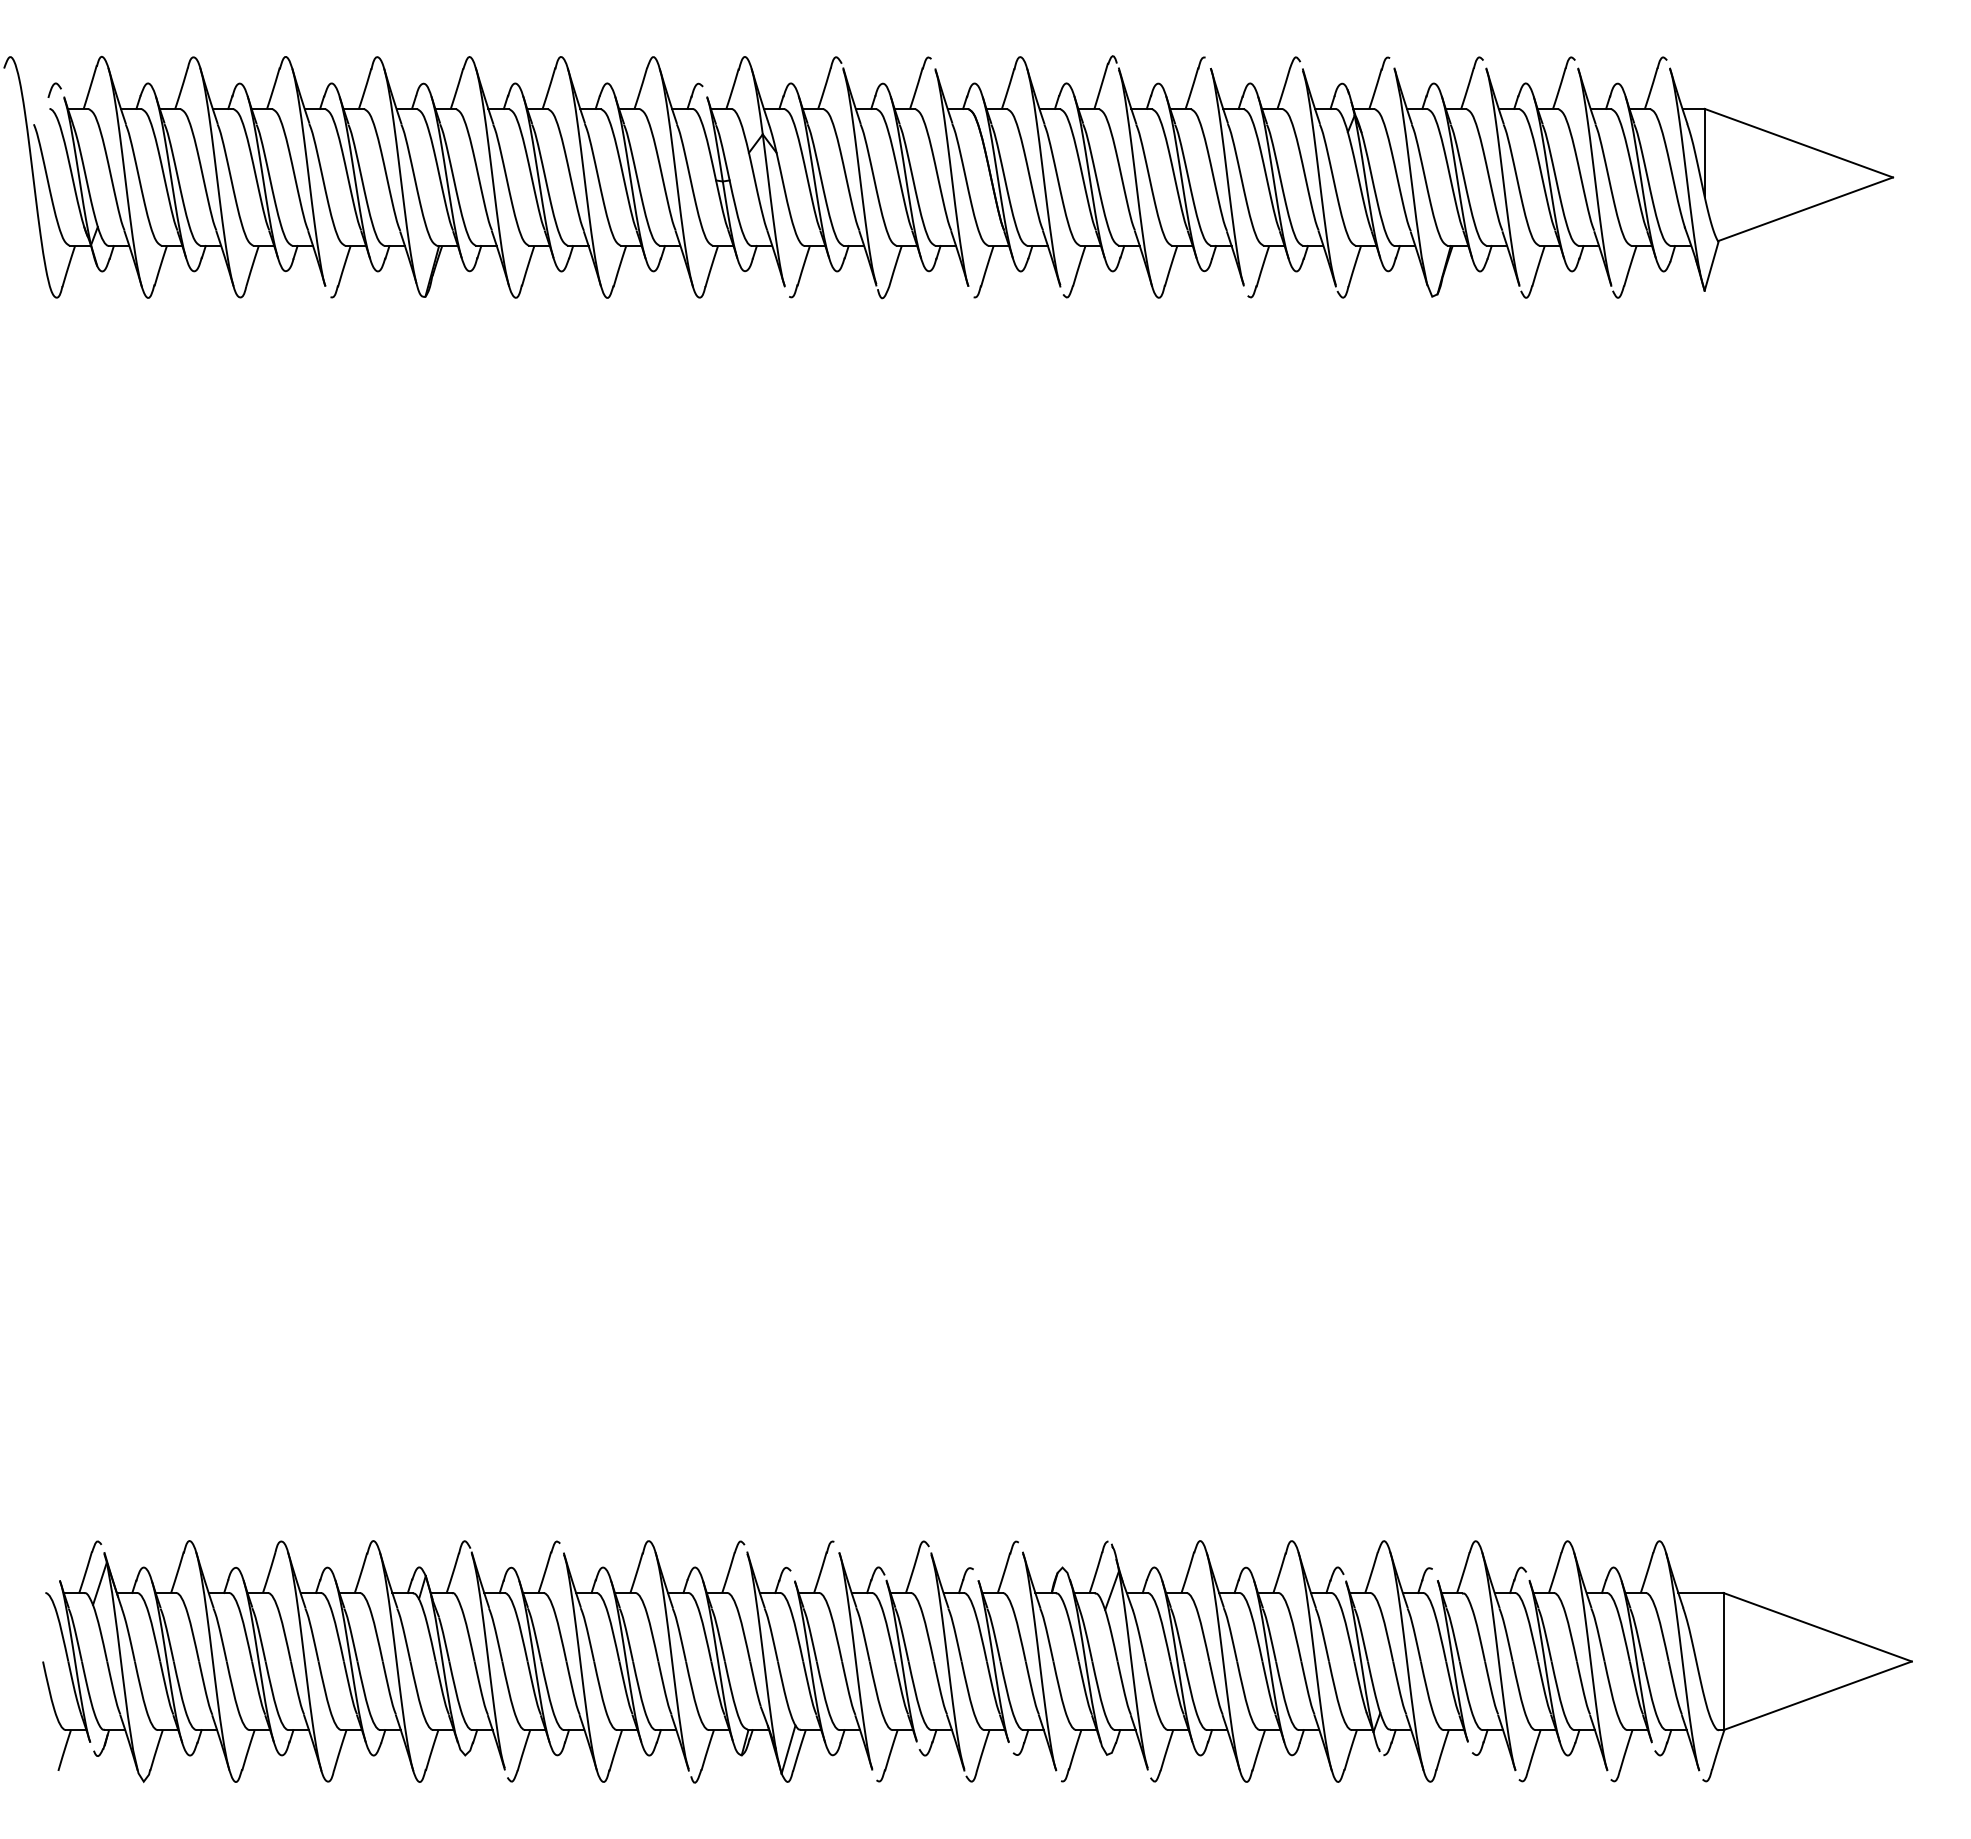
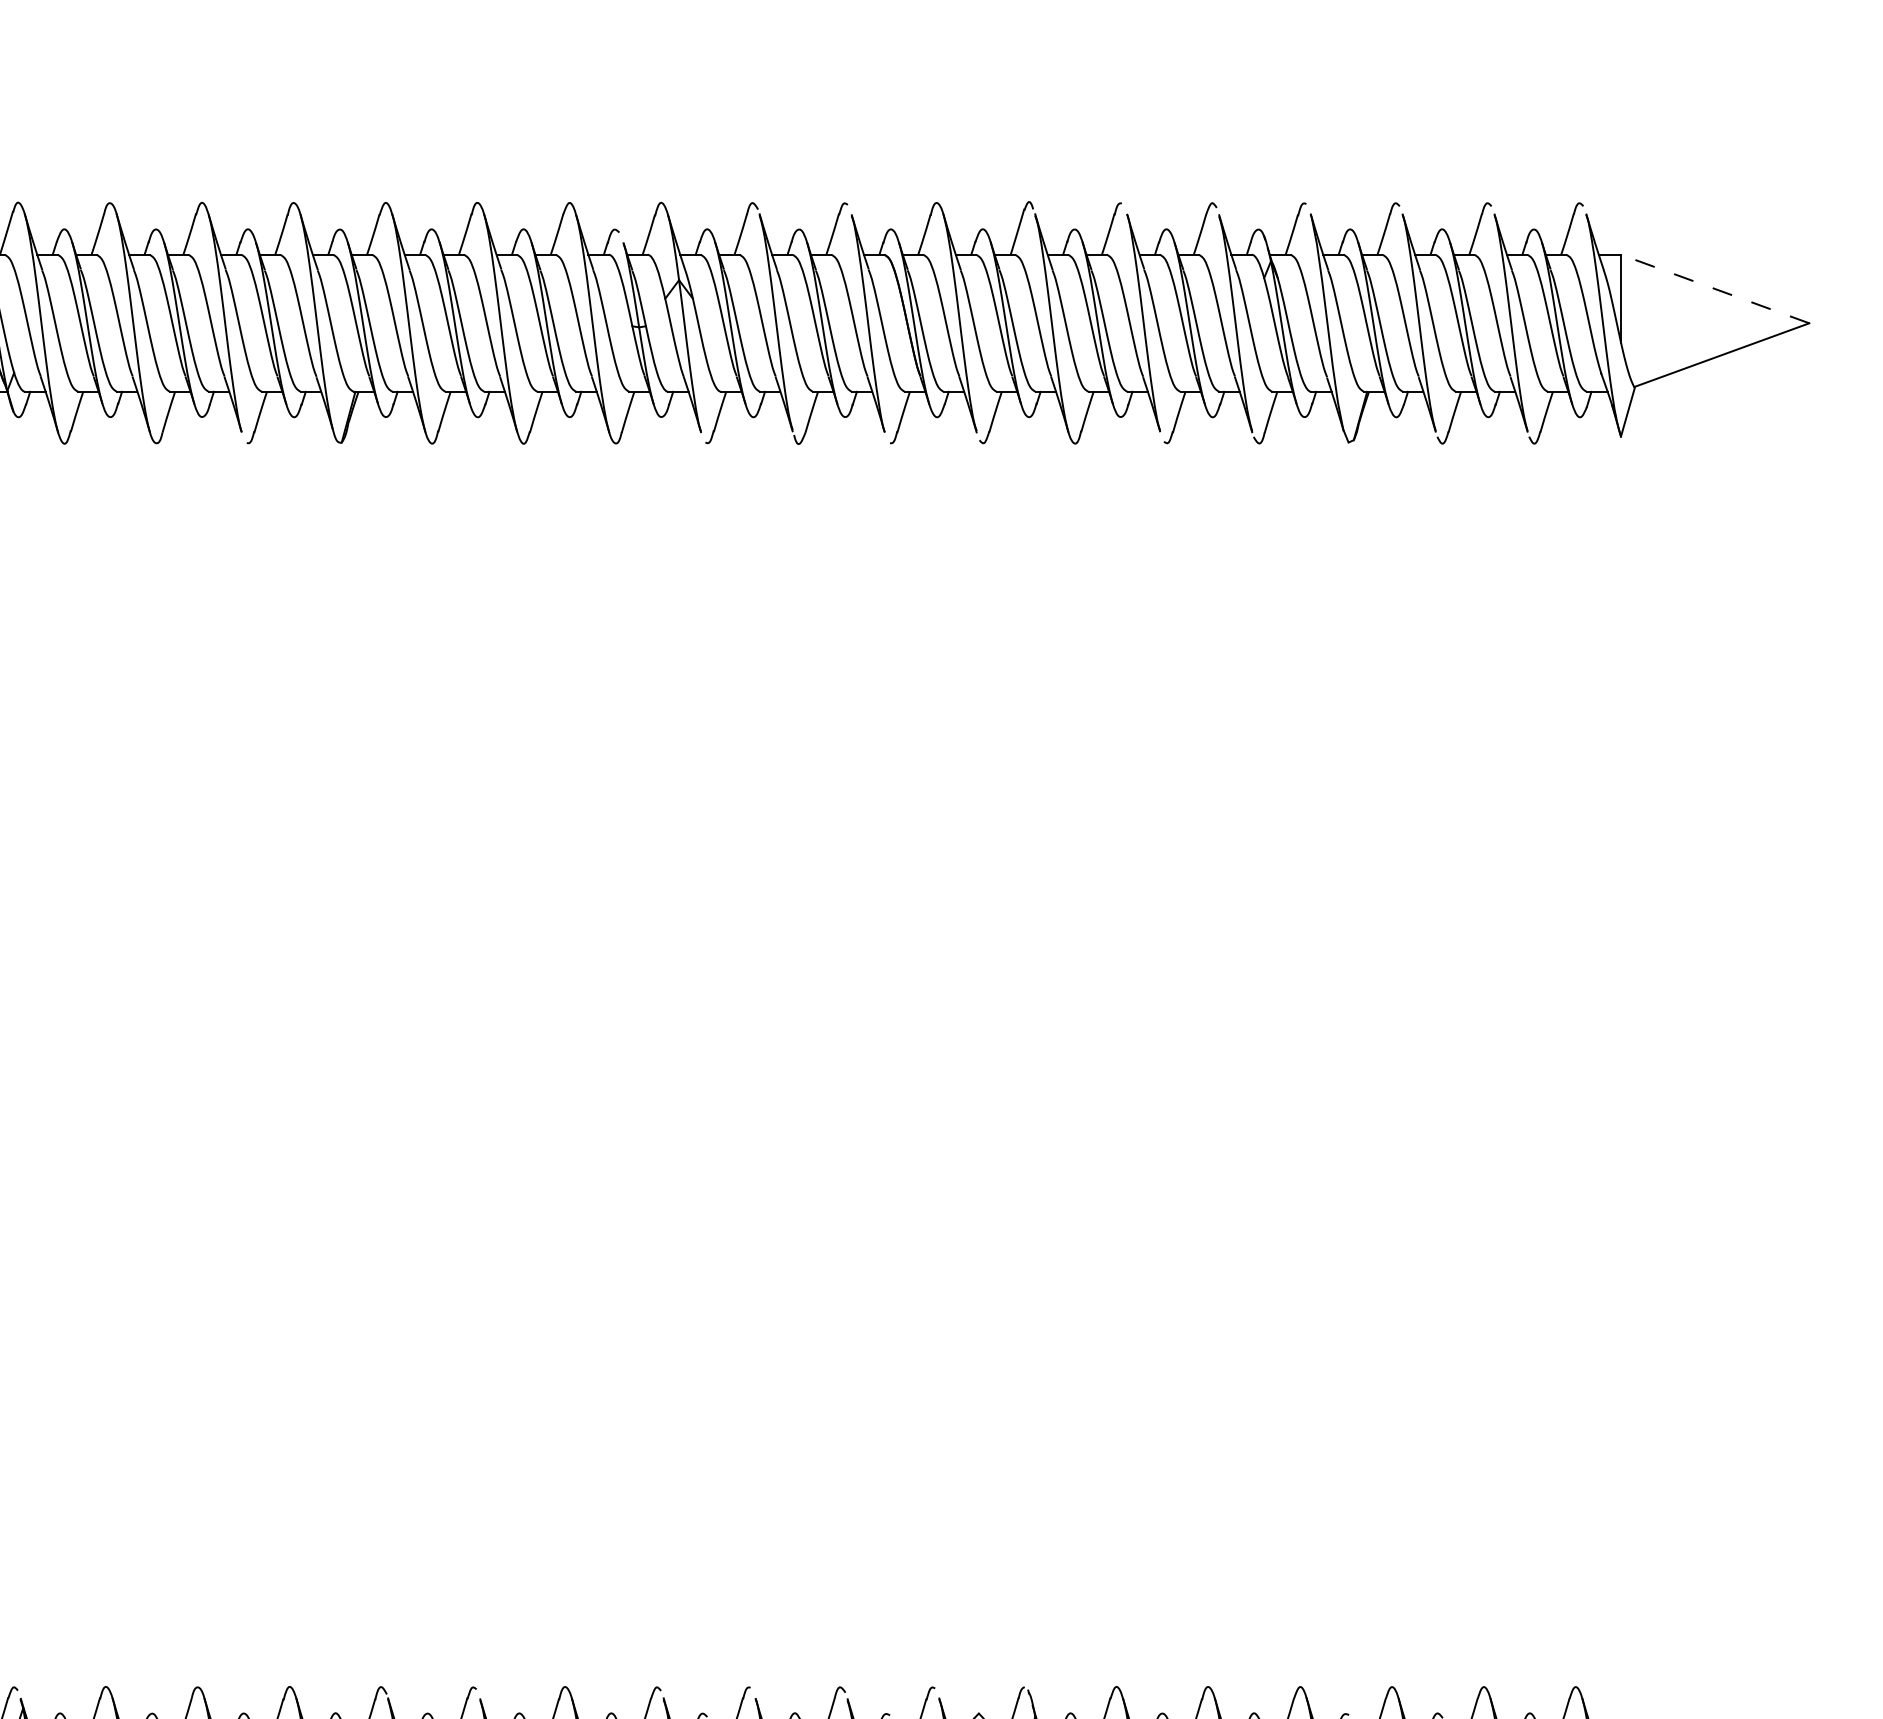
line: (1798, 143) -> (1714, 289), solid -> dashed

